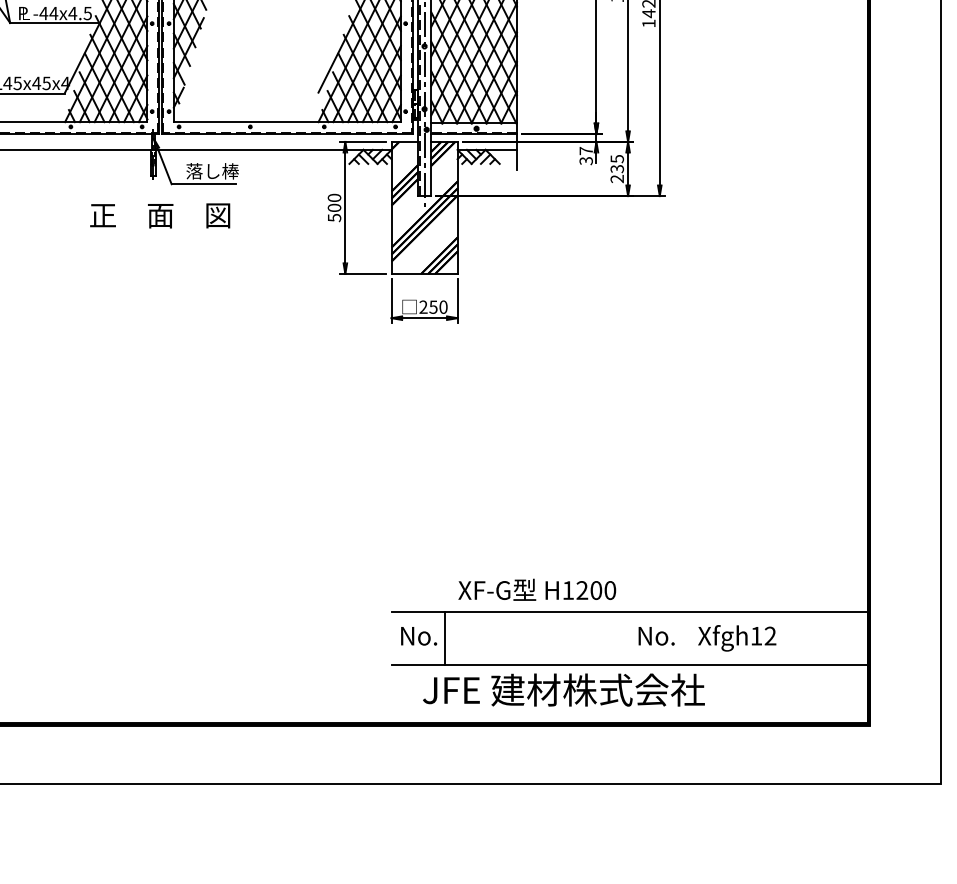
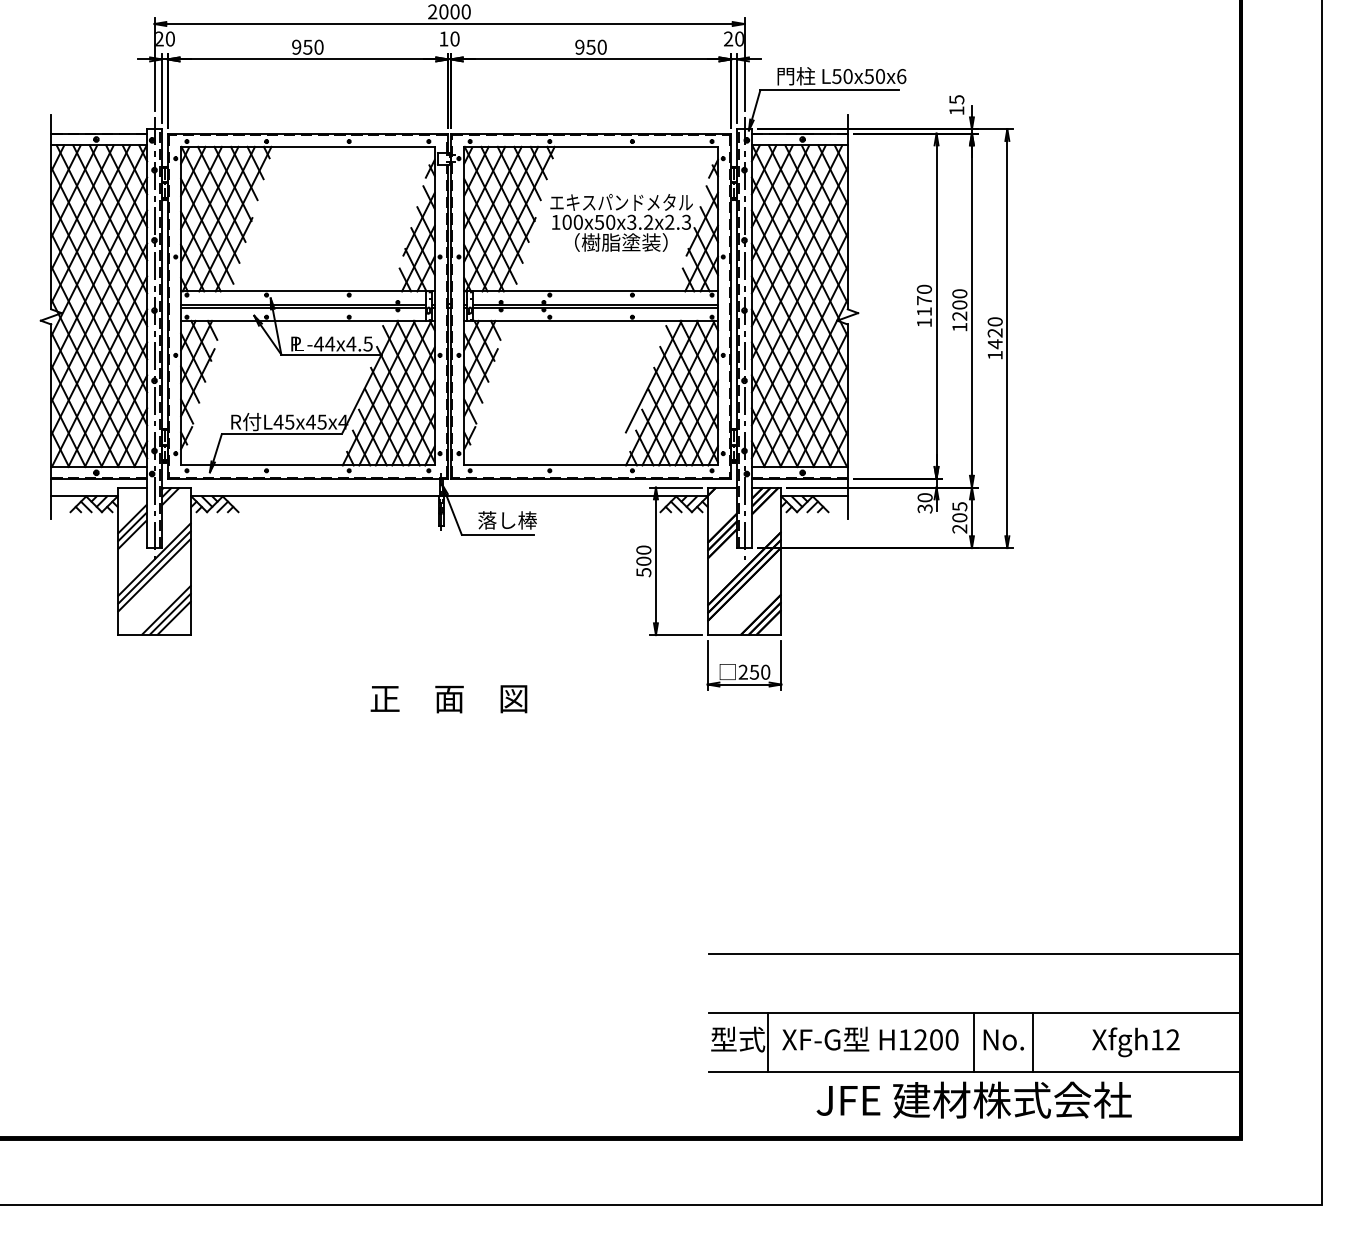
text: (585, 150) -> (924, 497), 37 -> 30
text: (616, 168) -> (959, 517), 235 -> 205
text: (159, 216) -> (448, 699), moved
line: (629, 559) -> (973, 954), added
text: (537, 589) -> (870, 1038), moved
text: (419, 635) -> (738, 1039), No. -> 型式
line: (630, 638) -> (974, 1042), added
line: (683, 638) -> (1033, 1042), added
text: (736, 638) -> (1135, 1042), moved
text: (563, 689) -> (973, 1099), moved

